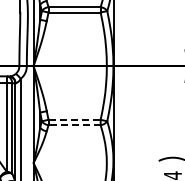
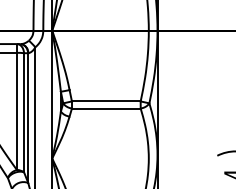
line: (75, 119) -> (107, 101), dashed -> solid
line: (74, 125) -> (106, 108), dashed -> solid

